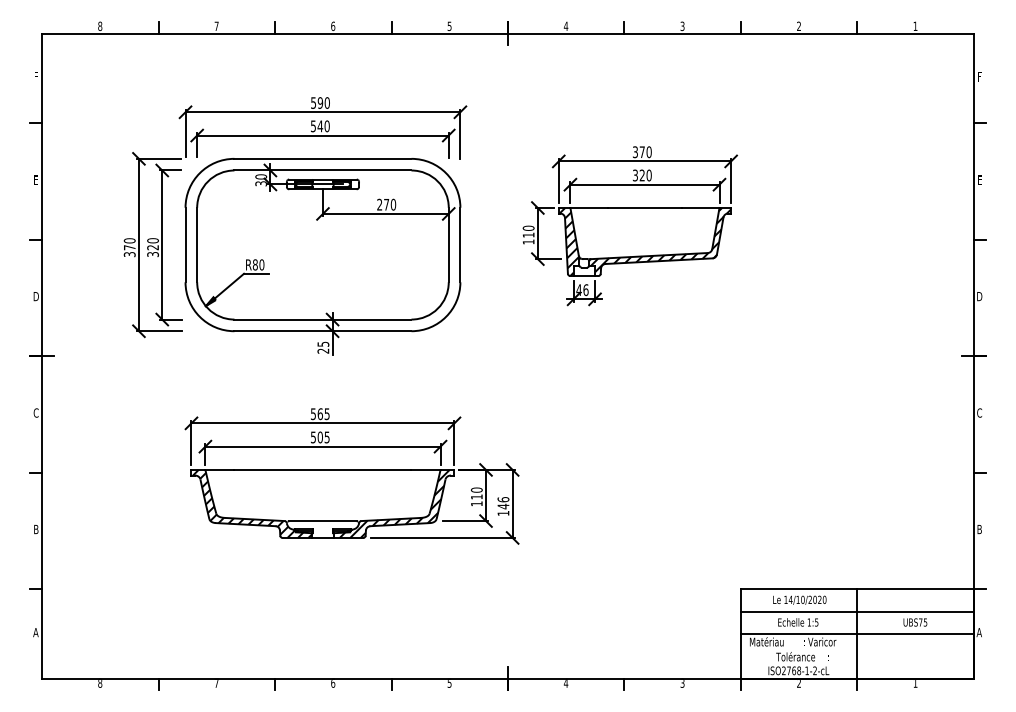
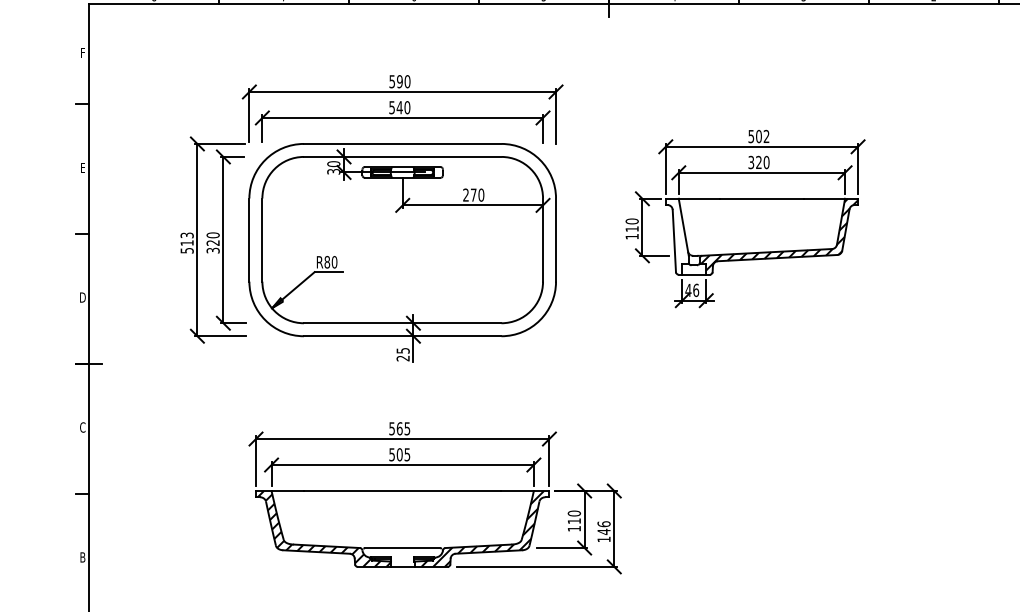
text: (642, 152) -> (759, 136), 370 -> 502
hatch: (569, 242) -> (677, 237), removed
text: (129, 247) -> (186, 242), 370 -> 513

